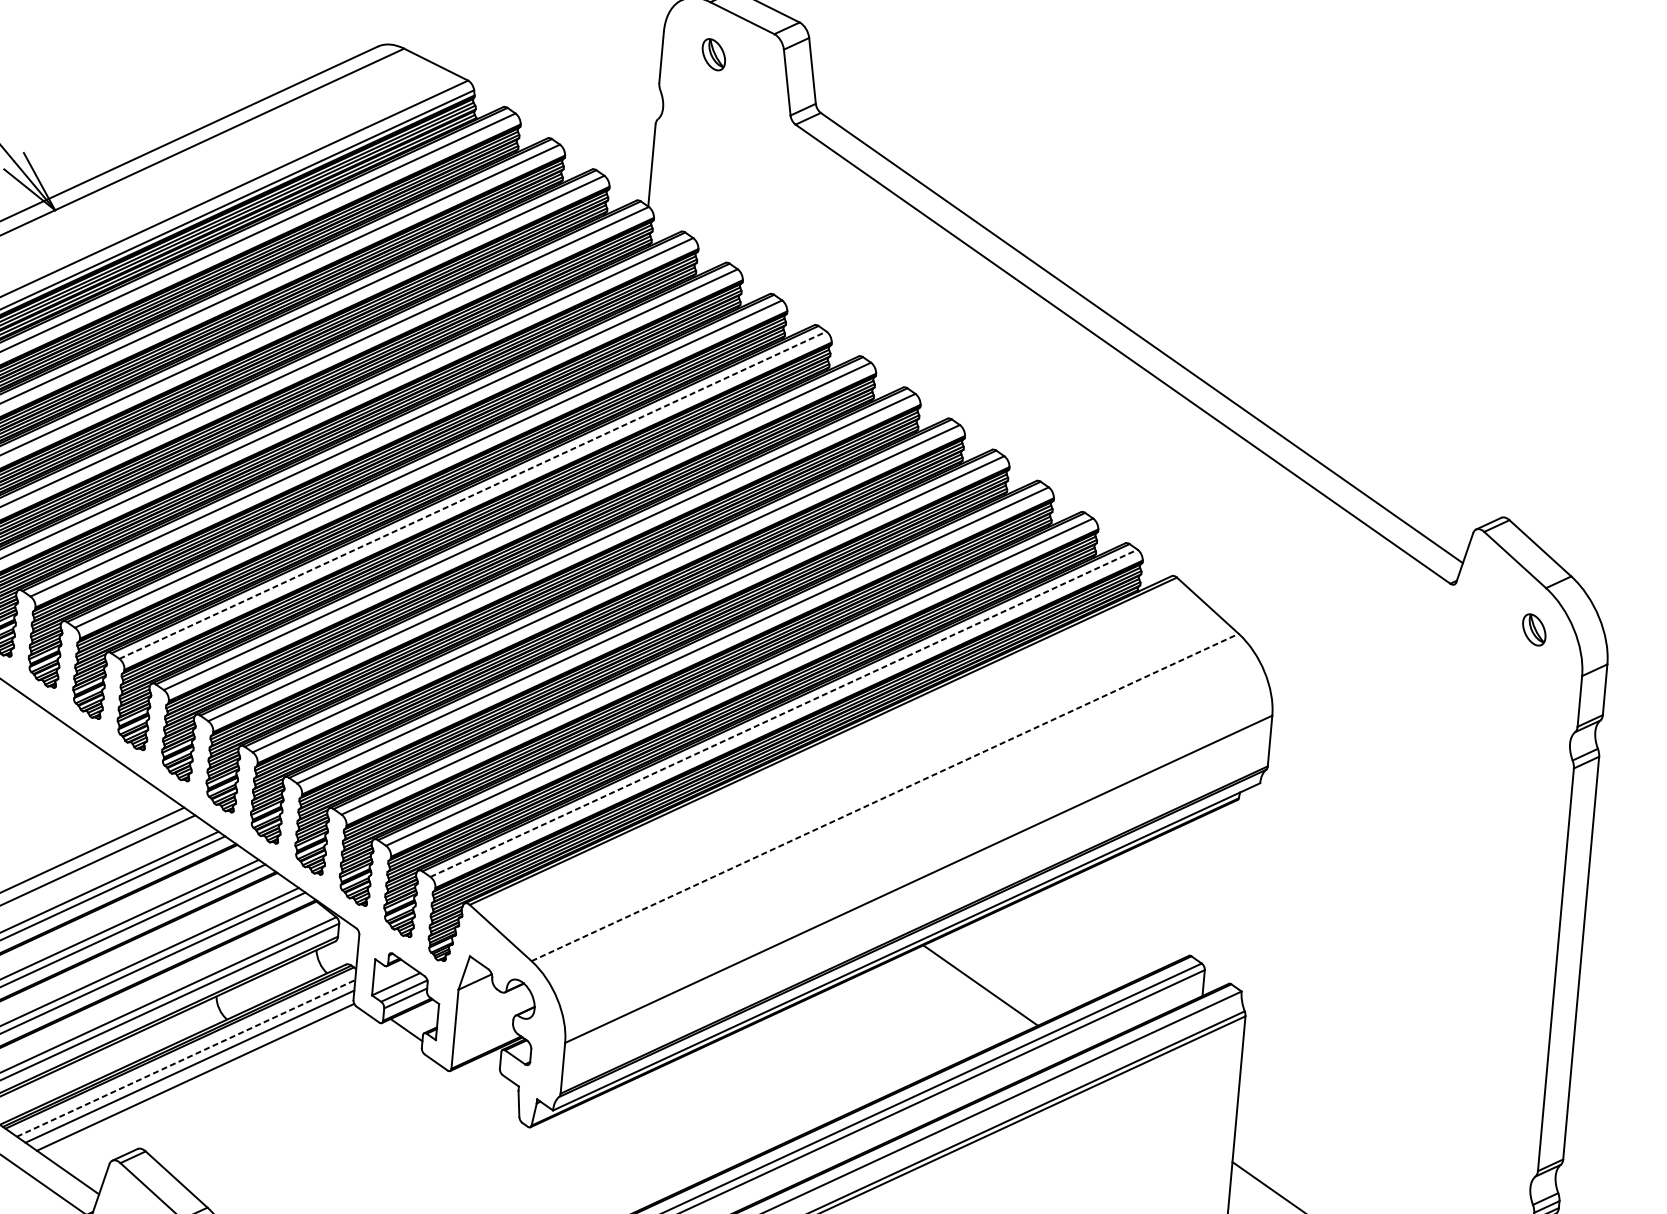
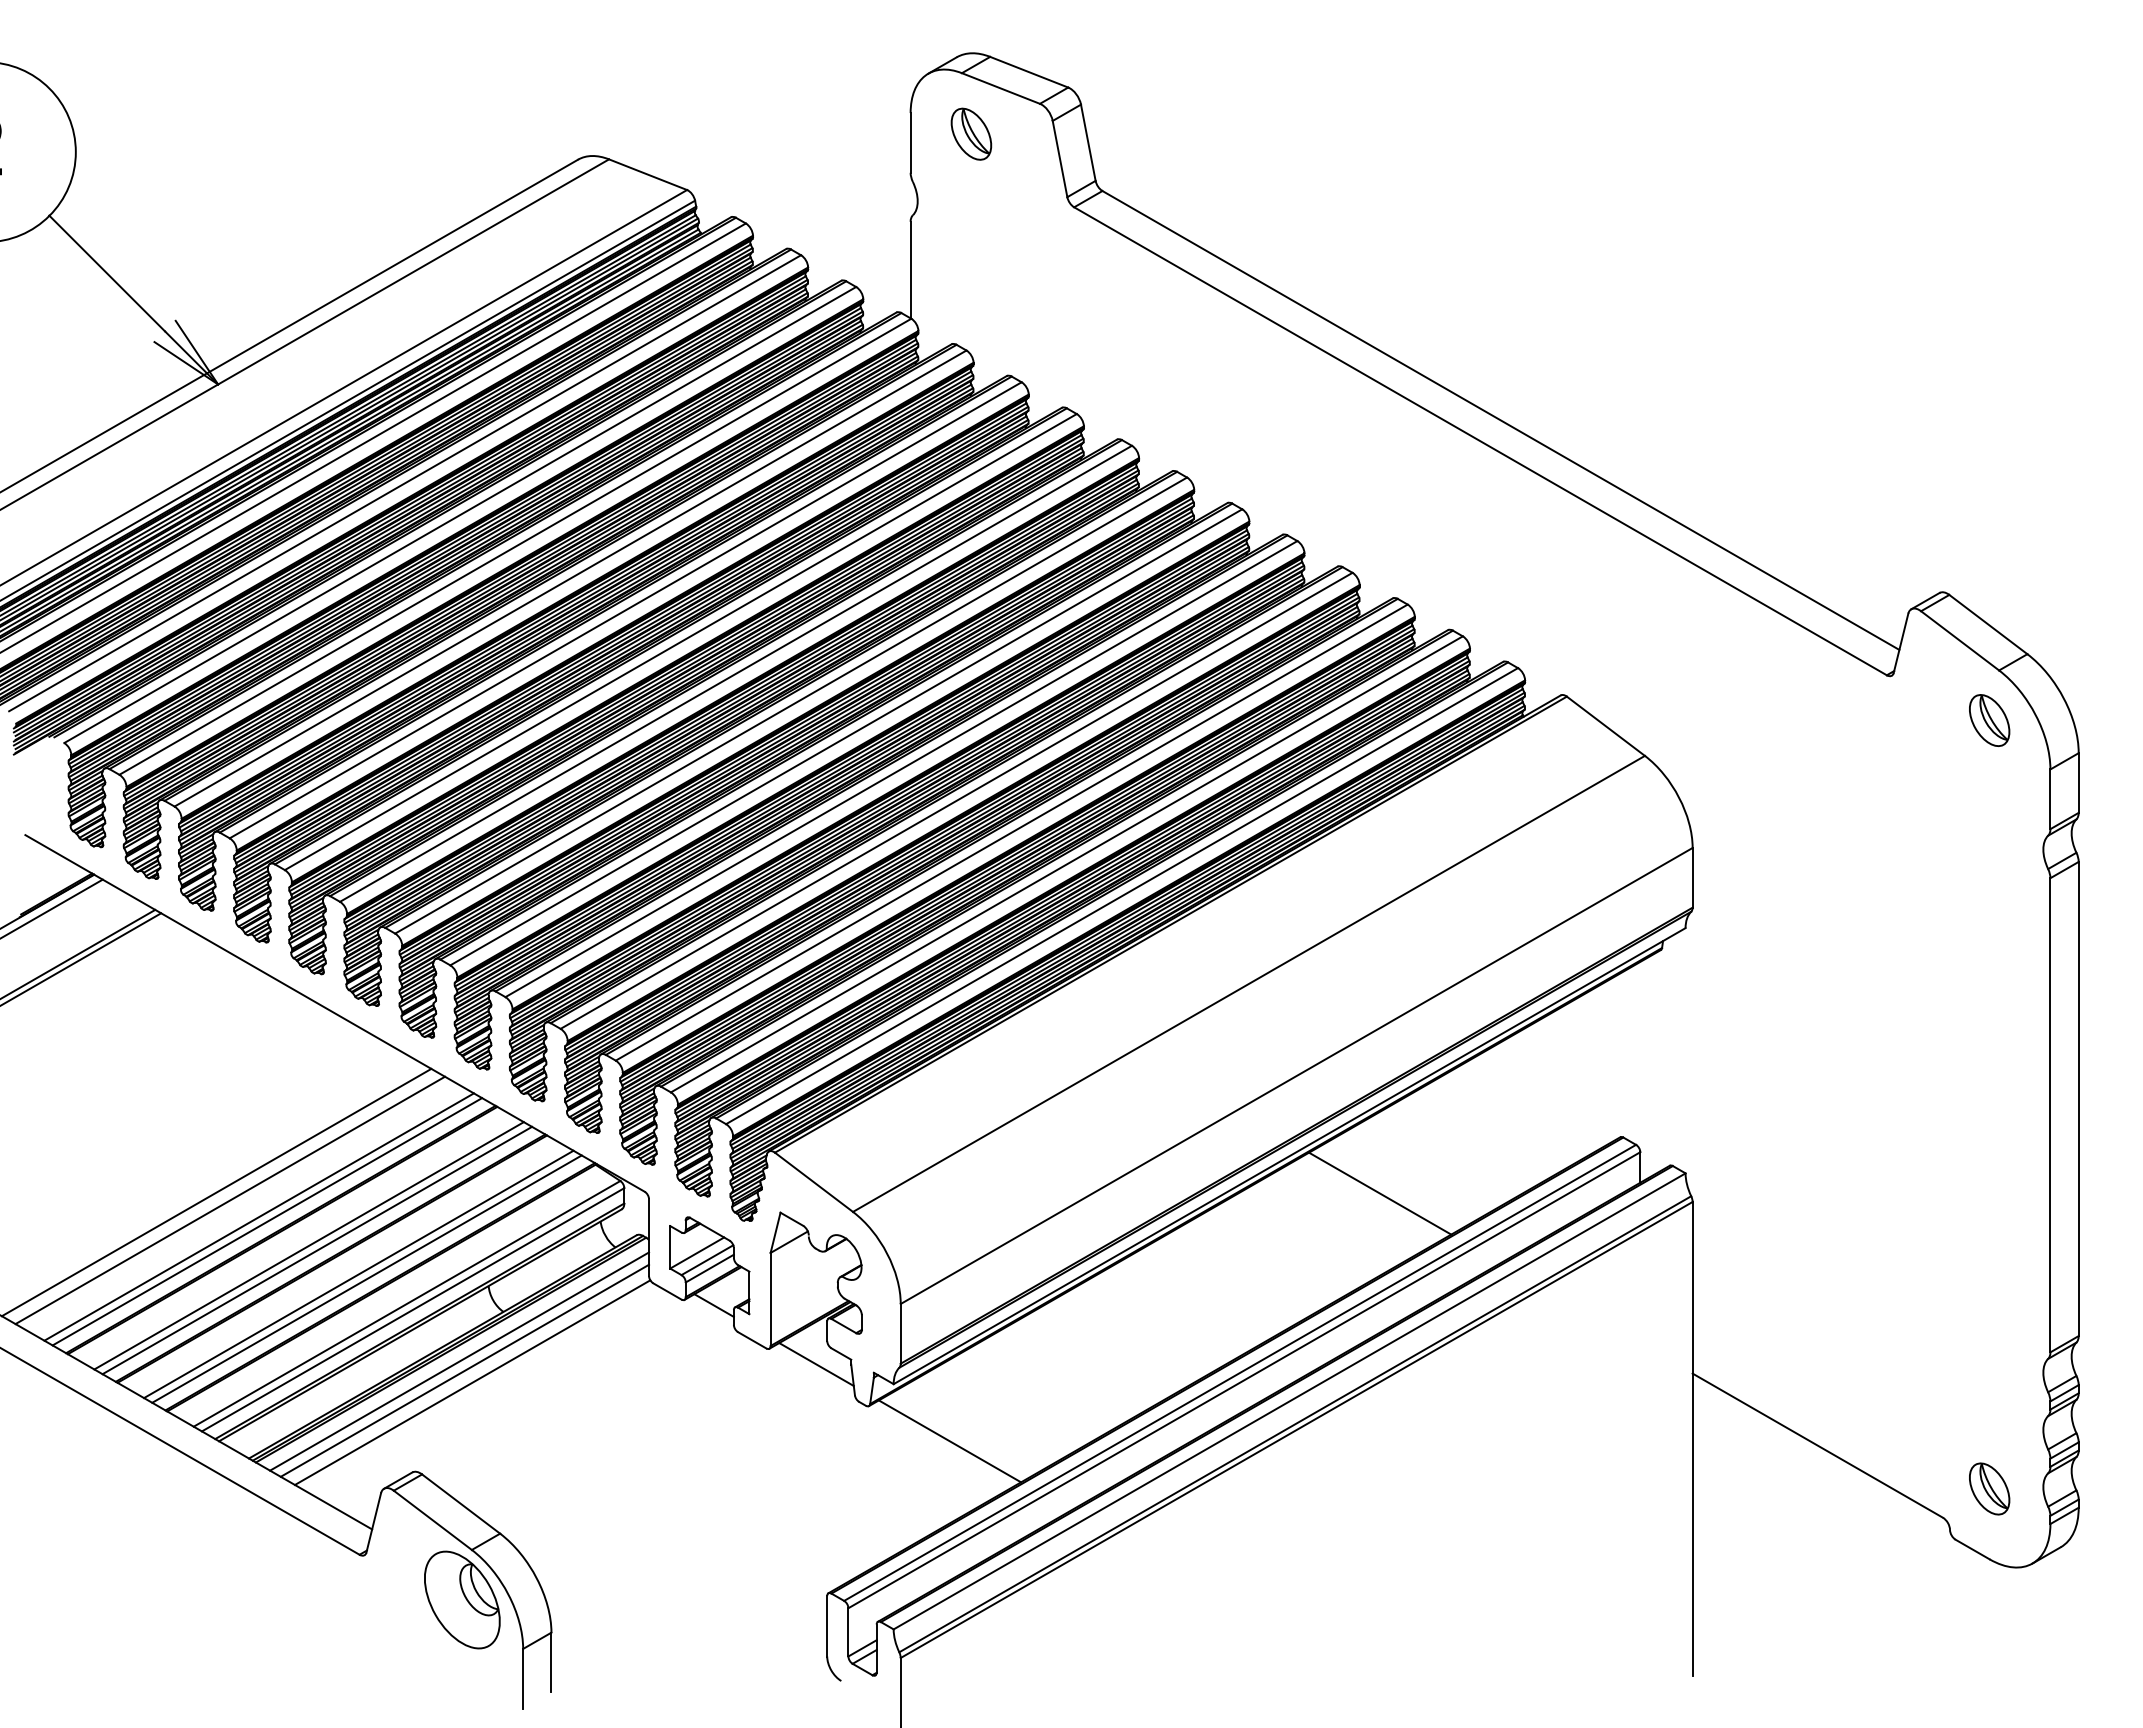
part: (713, 54) -> (971, 133), size x1.43
line: (472, 494) -> (735, 673), dashed -> solid
part: (1534, 629) -> (1989, 720), size x1.43
line: (784, 713) -> (1122, 896), dashed -> solid
line: (884, 797) -> (1248, 983), dashed -> solid
line: (186, 1058) -> (459, 1361), dashed -> solid
line: (489, 1087) -> (816, 1364), added
line: (596, 1163) -> (949, 1441), added

